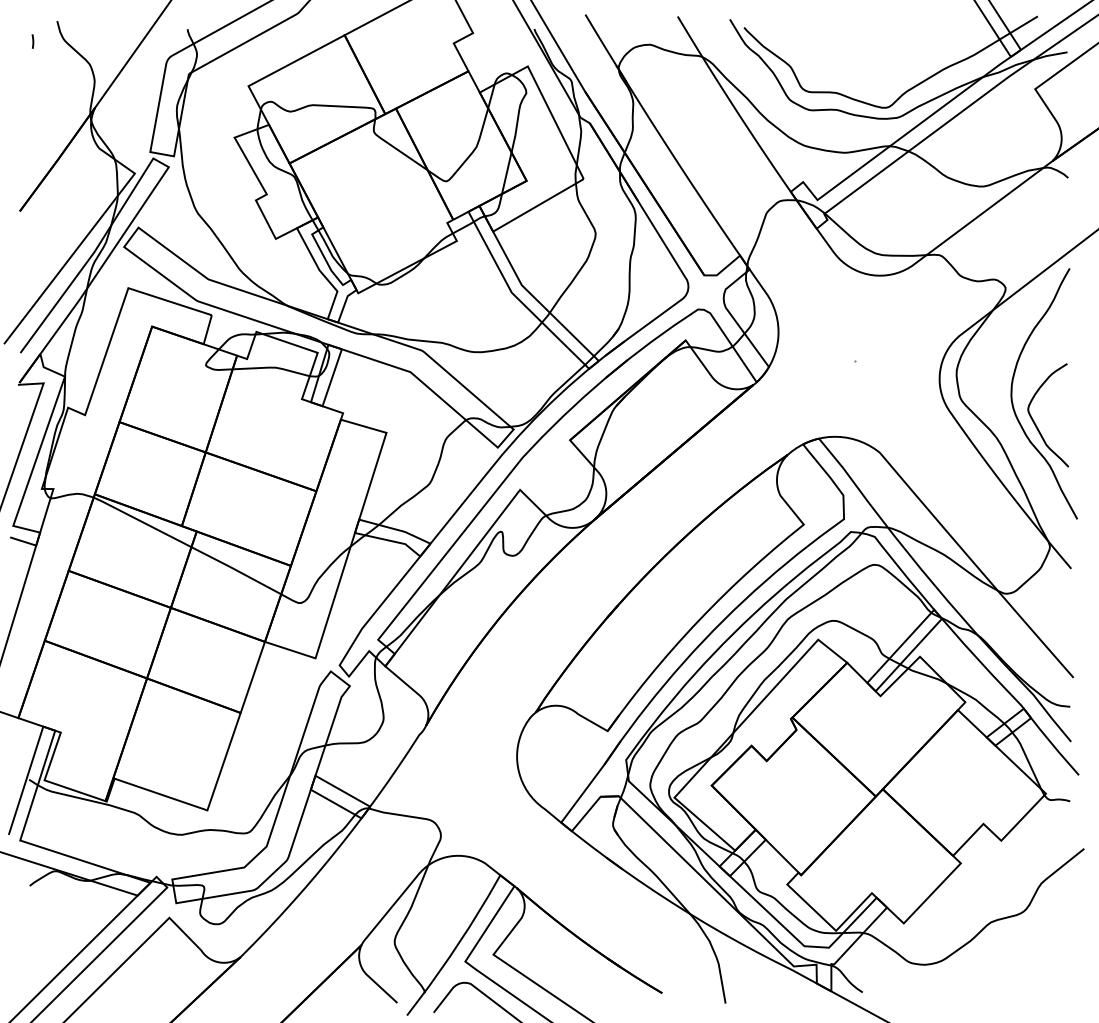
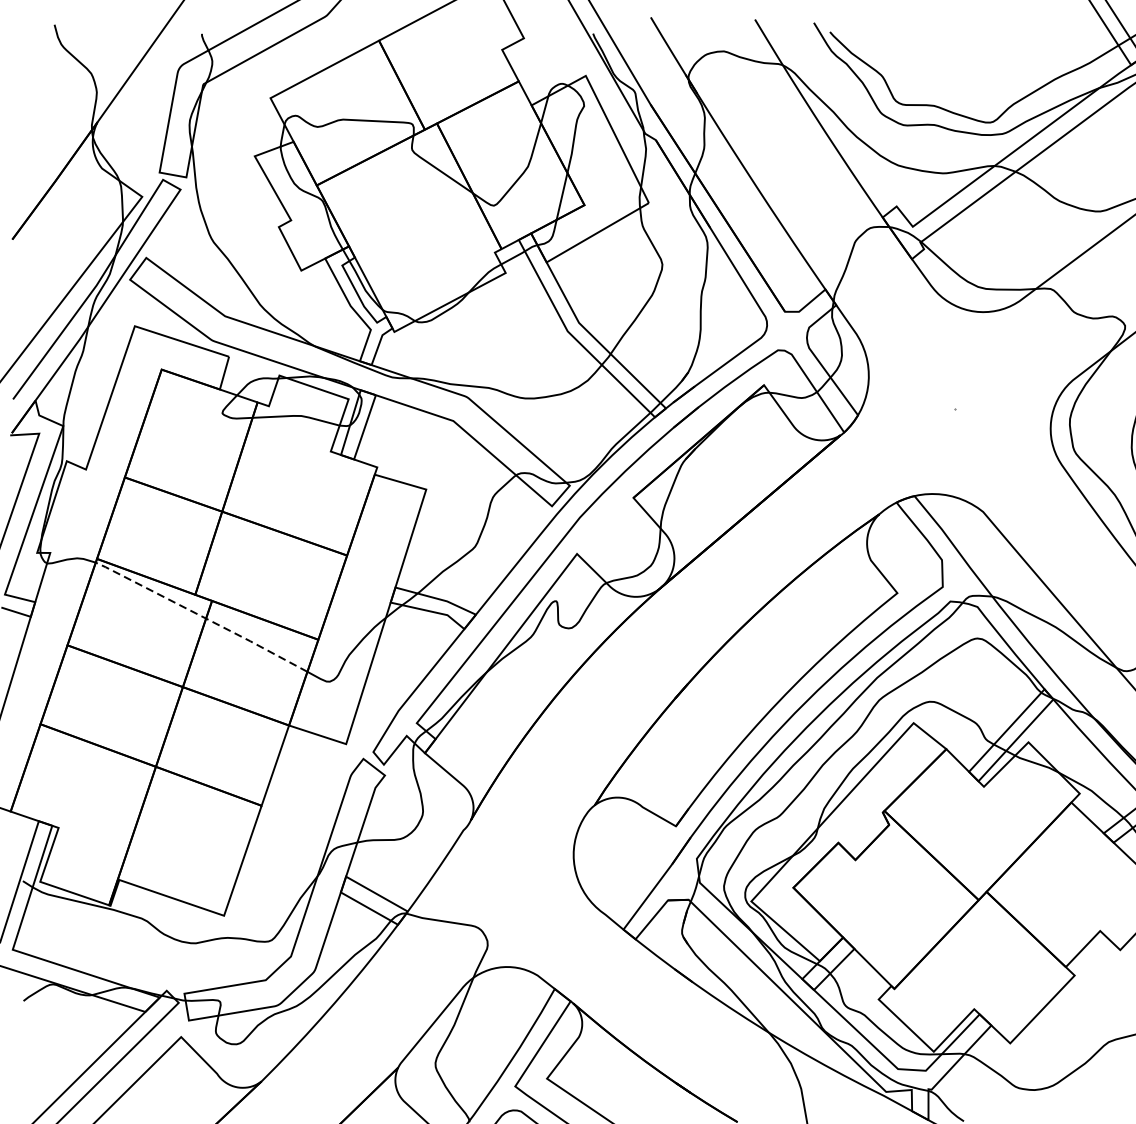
curve: (32, 41) -> (26, 47), removed
line: (187, 545) -> (201, 616), solid -> dashed

